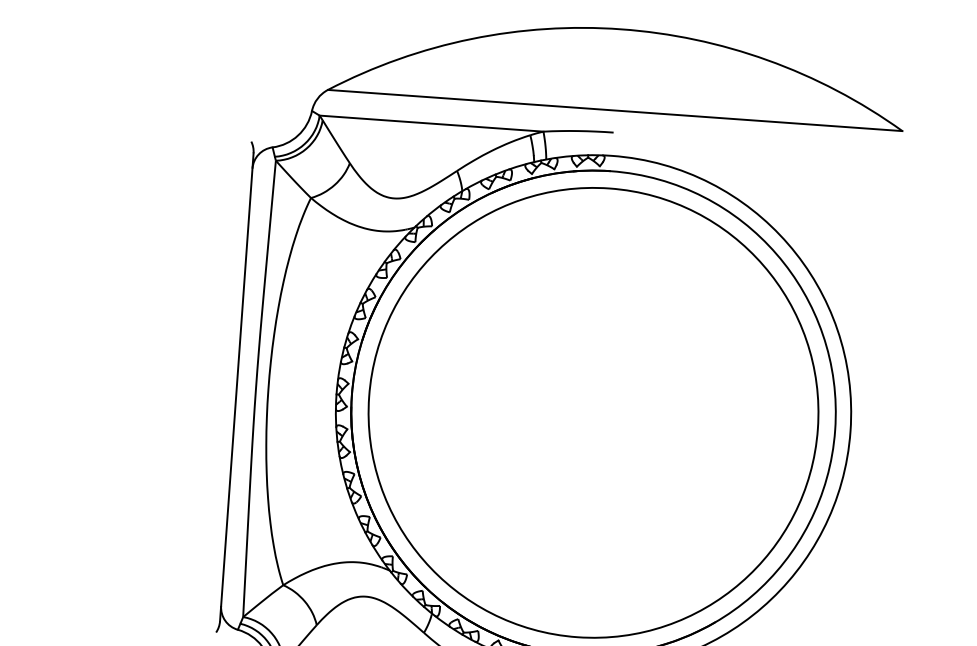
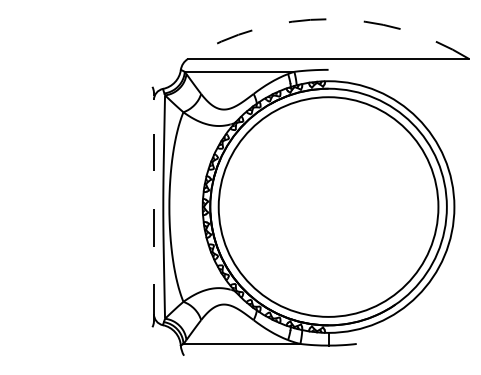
arc: (620, 29) -> (328, 19), solid -> dashed
line: (235, 388) -> (153, 207), solid -> dashed

